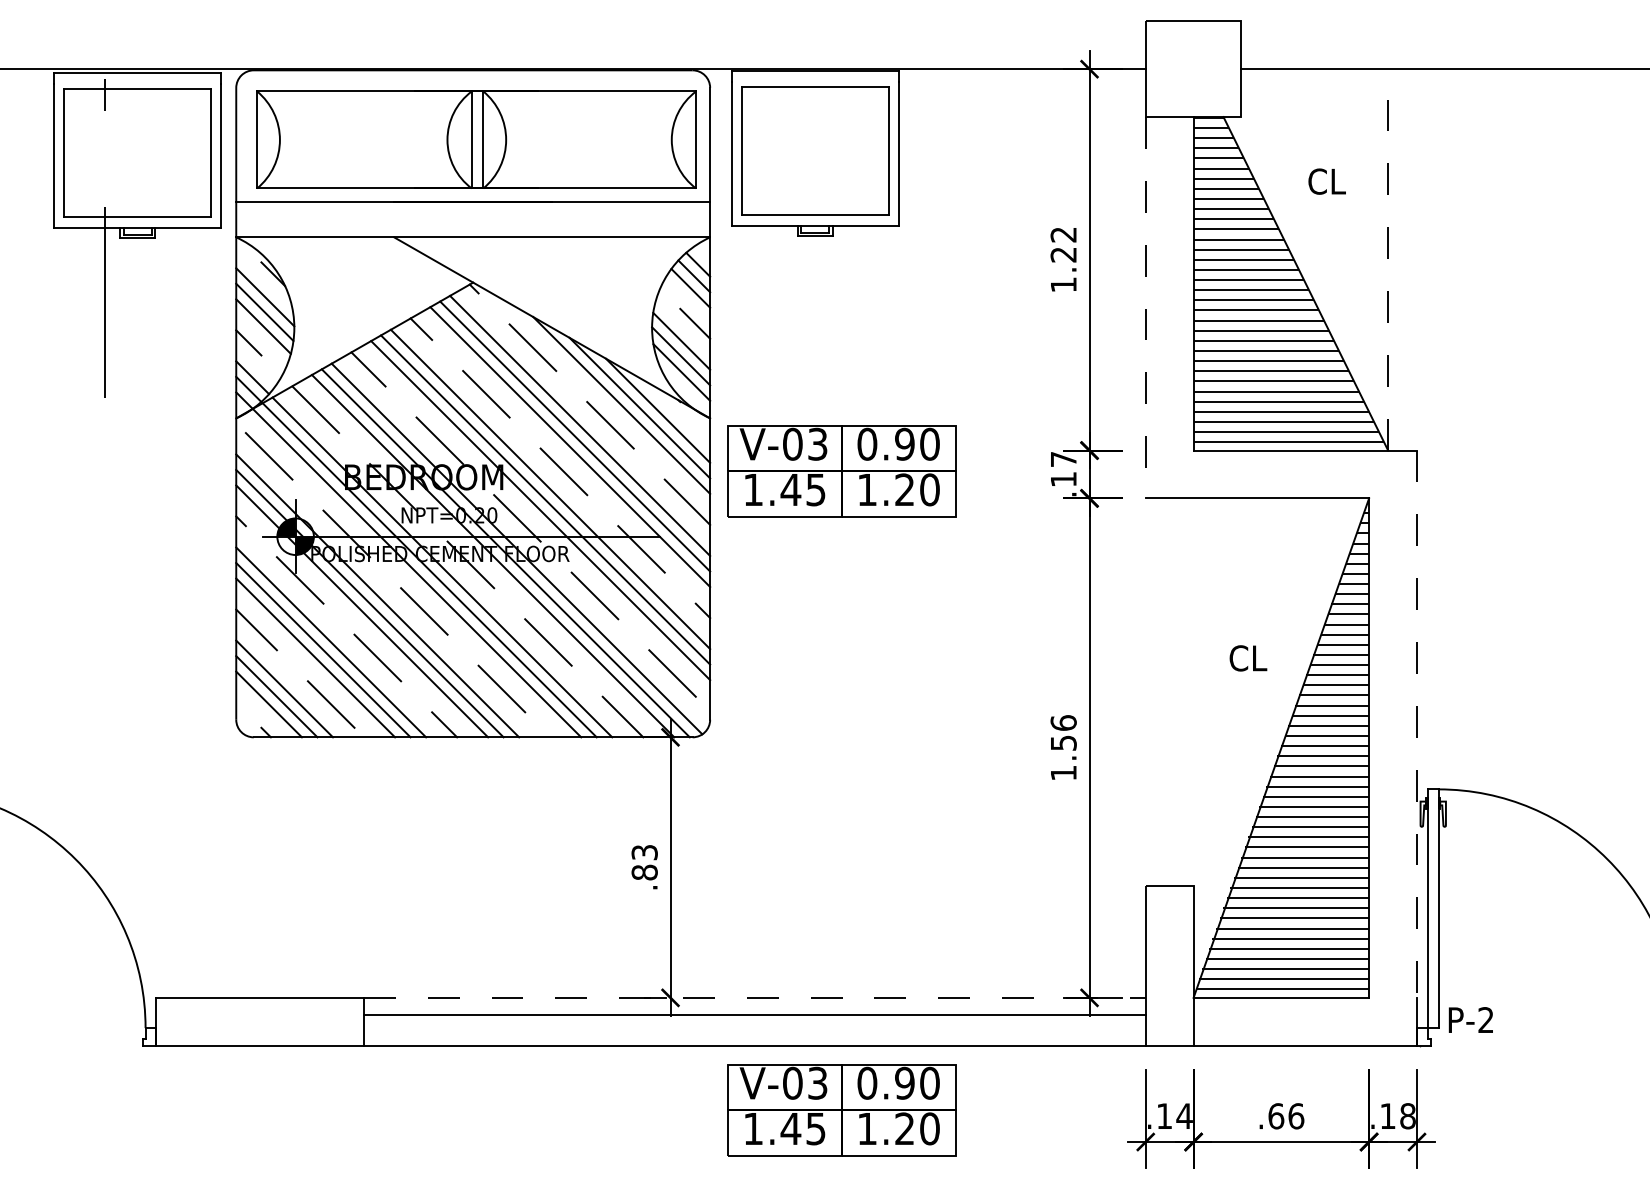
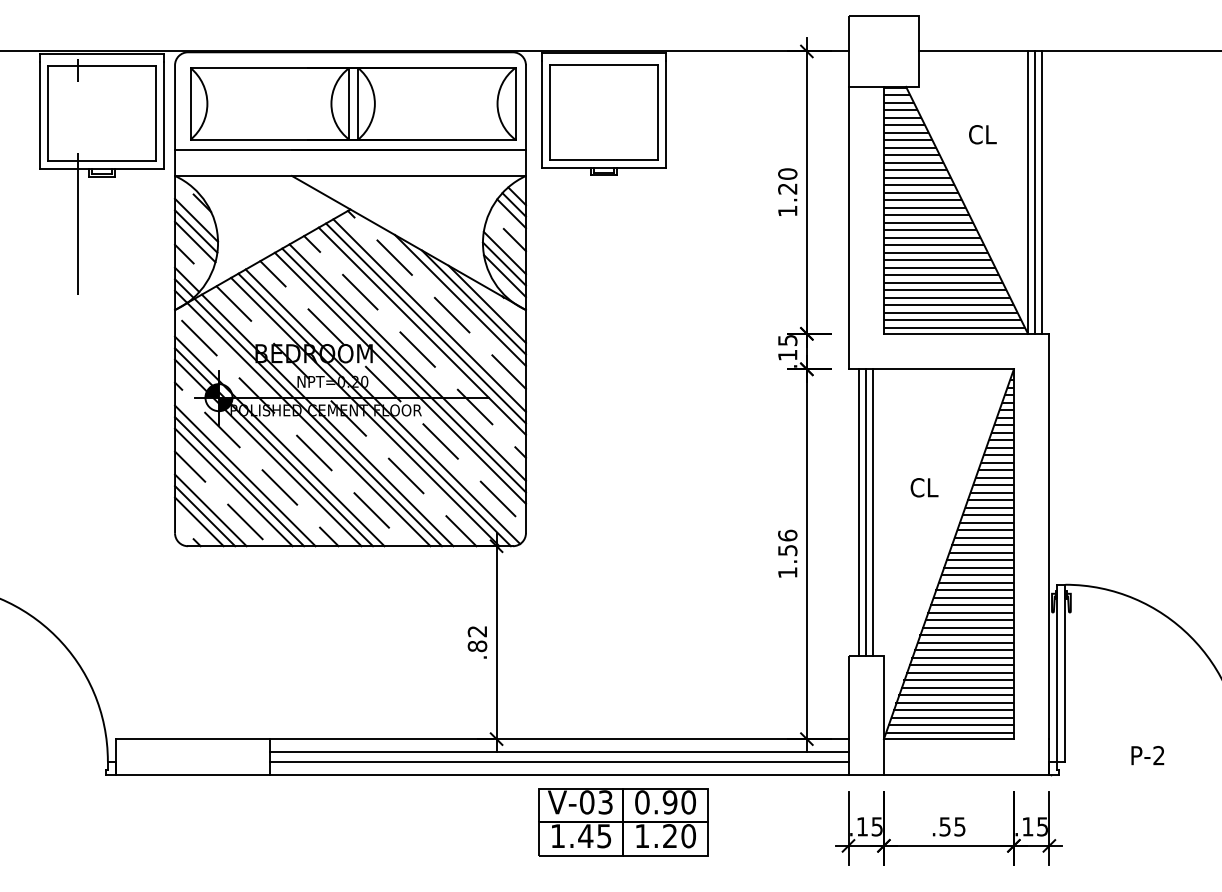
text: (1063, 234) -> (787, 173), 1.22 -> 1.20
line: (1388, 259) -> (1028, 192), dashed -> solid
line: (1397, 259) -> (1034, 192), added
line: (1407, 259) -> (1042, 192), added
line: (1145, 307) -> (848, 227), dashed -> solid
text: (1063, 459) -> (787, 340), .17 -> .15
part: (841, 471) -> (623, 349), removed
line: (1160, 692) -> (859, 513), added
line: (1169, 692) -> (866, 513), added
line: (1179, 692) -> (873, 513), added
line: (1416, 724) -> (1049, 536), dashed -> solid
text: (644, 852) -> (477, 631), .83 -> .82
line: (754, 997) -> (558, 738), dashed -> solid
text: (1470, 1019) -> (1147, 755), moved
line: (754, 1028) -> (558, 761), added
text: (1184, 1116) -> (877, 826), .14 -> .15
text: (1286, 1116) -> (952, 826), .66 -> .55
text: (1407, 1116) -> (1042, 826), .18 -> .15

